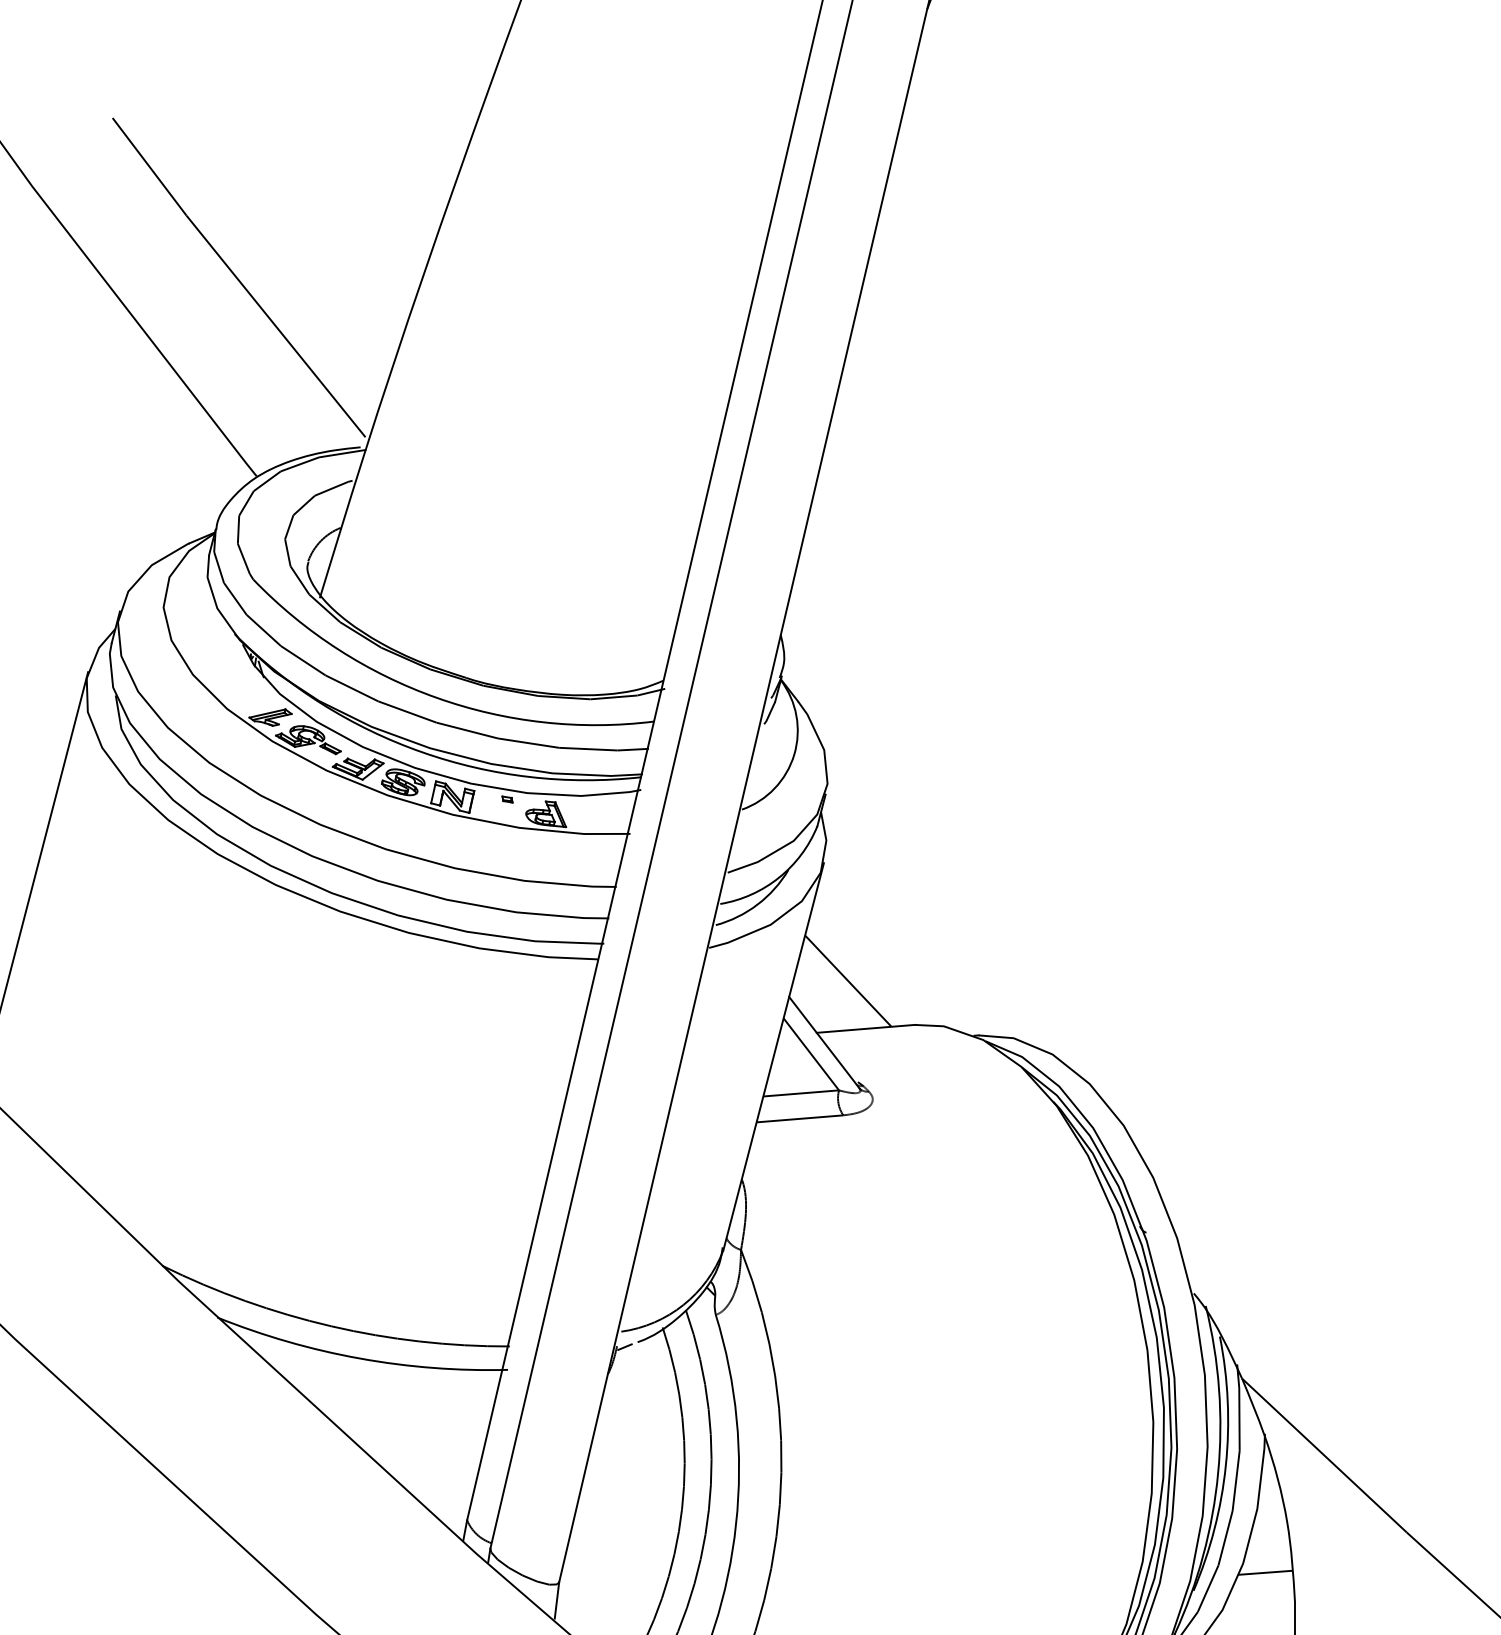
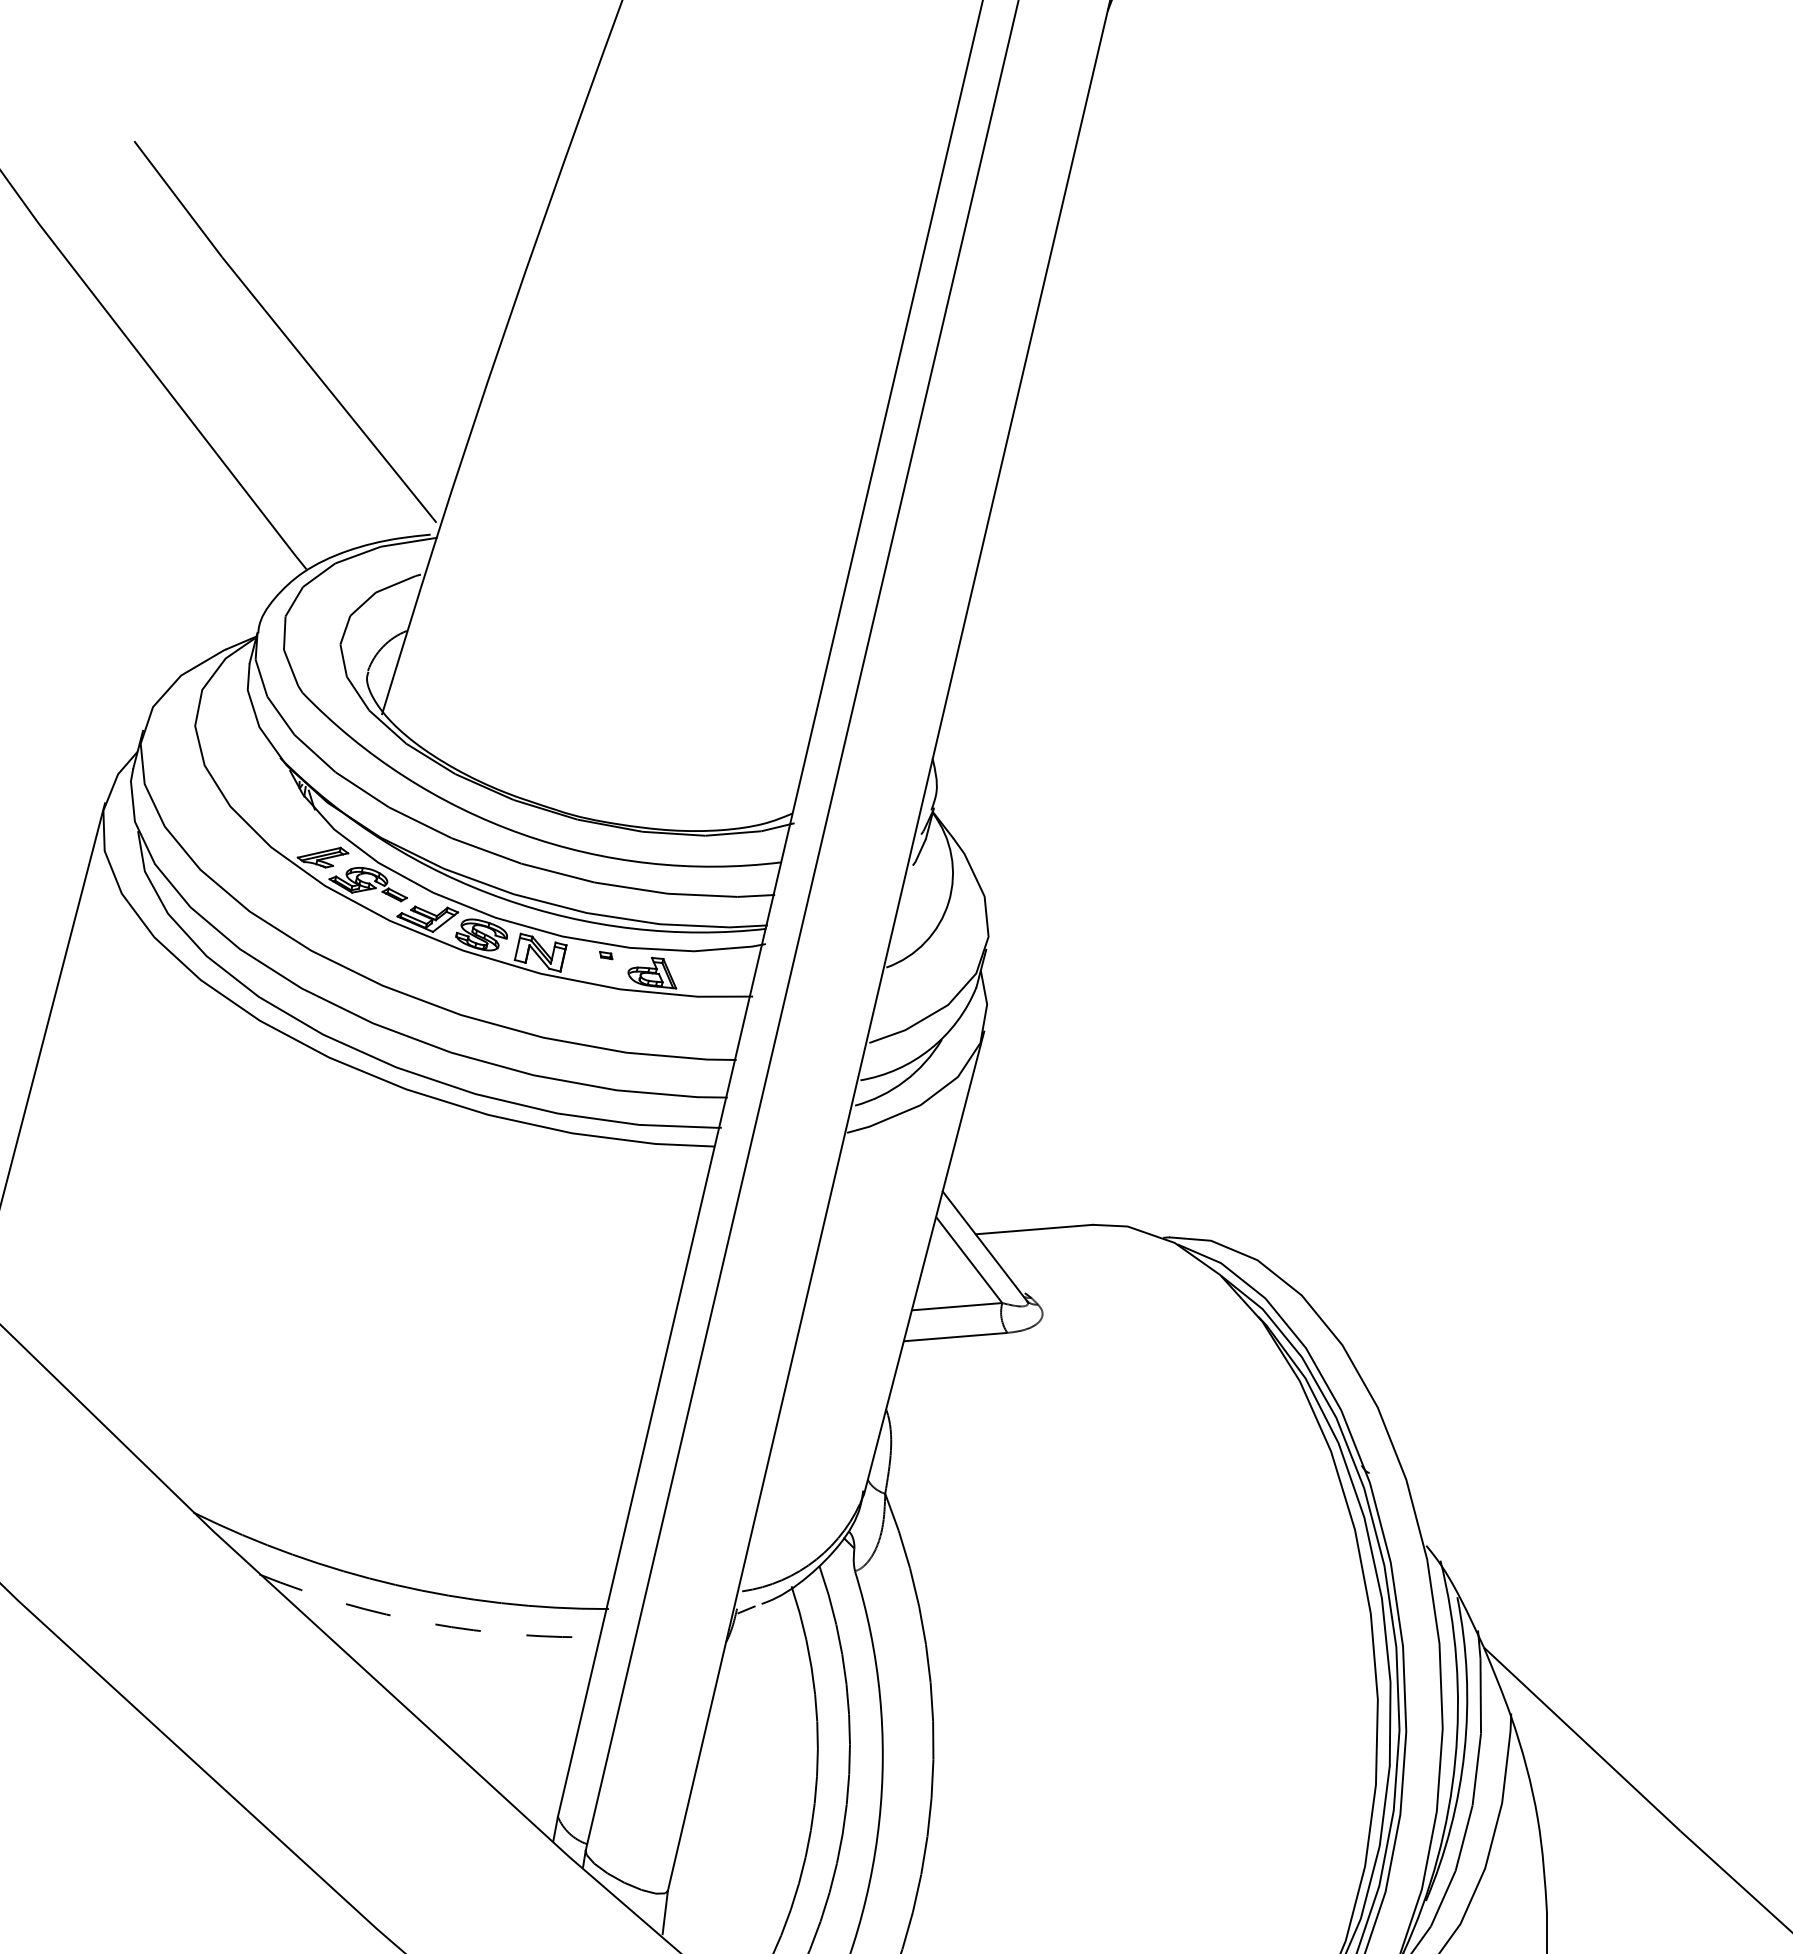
line: (848, 981) -> (1013, 1172), removed
arc: (359, 1358) -> (429, 1623), solid -> dashed
line: (1265, 1572) -> (1511, 1879), removed

